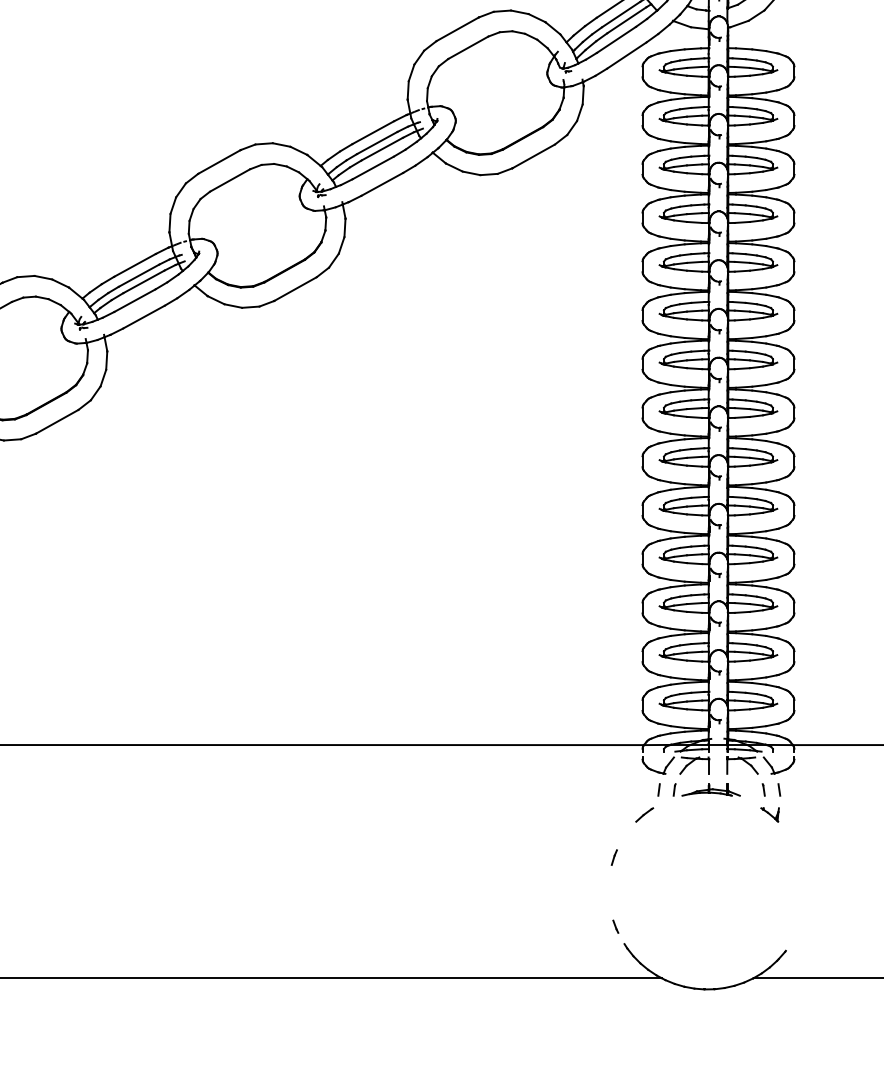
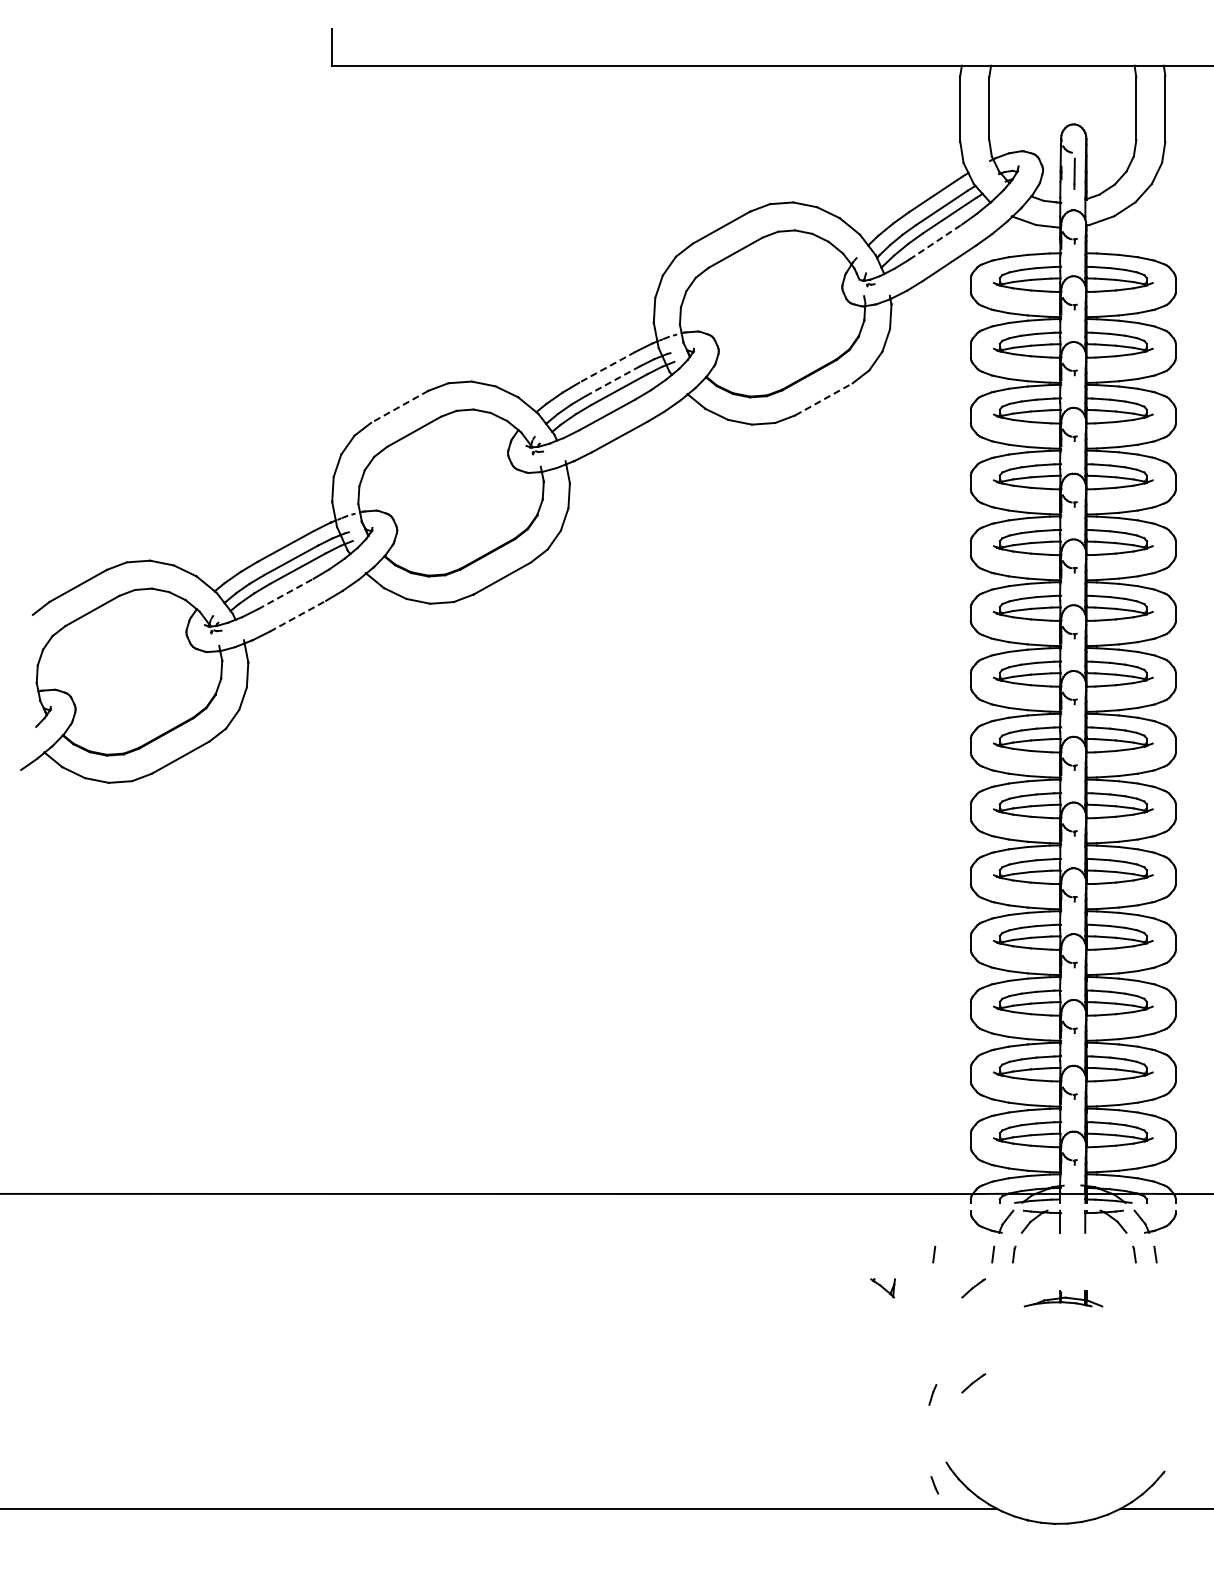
line: (616, 40) -> (935, 242), solid -> dashed
line: (372, 132) -> (606, 367), solid -> dashed
line: (377, 143) -> (612, 381), solid -> dashed
line: (534, 156) -> (824, 399), solid -> dashed
line: (219, 161) -> (399, 406), solid -> dashed
line: (134, 300) -> (285, 594), solid -> dashed
line: (144, 317) -> (298, 616), solid -> dashed
line: (615, 789) -> (934, 1254), added
part: (711, 789) -> (1063, 1298), moved
part: (769, 815) -> (882, 1288), moved
line: (614, 857) -> (932, 1394), moved
line: (644, 885) -> (973, 1383), added
line: (615, 926) -> (934, 1485), moved

